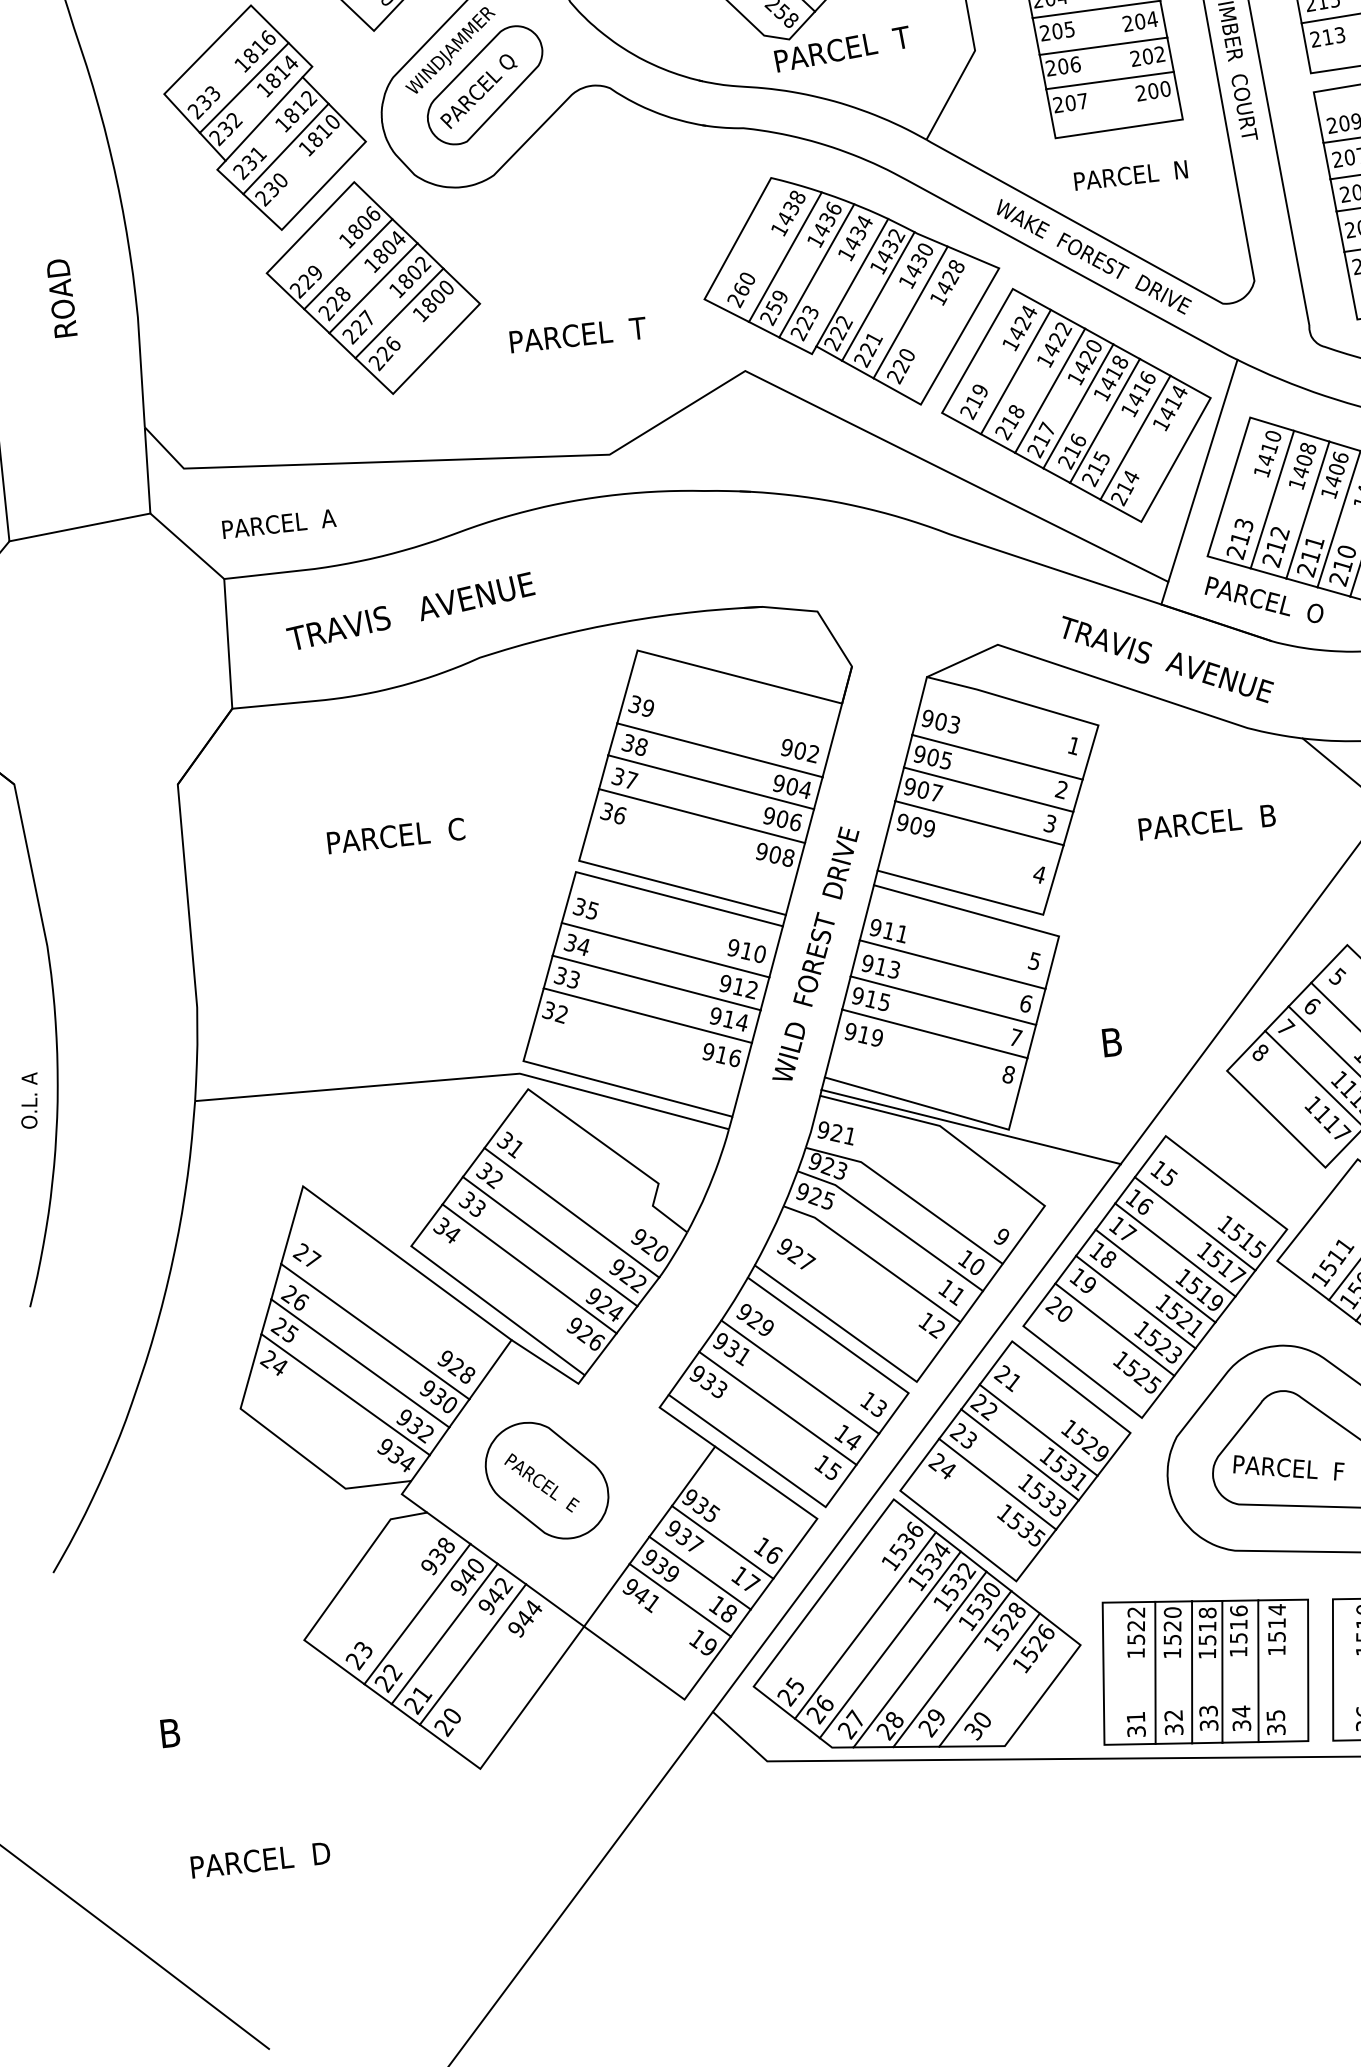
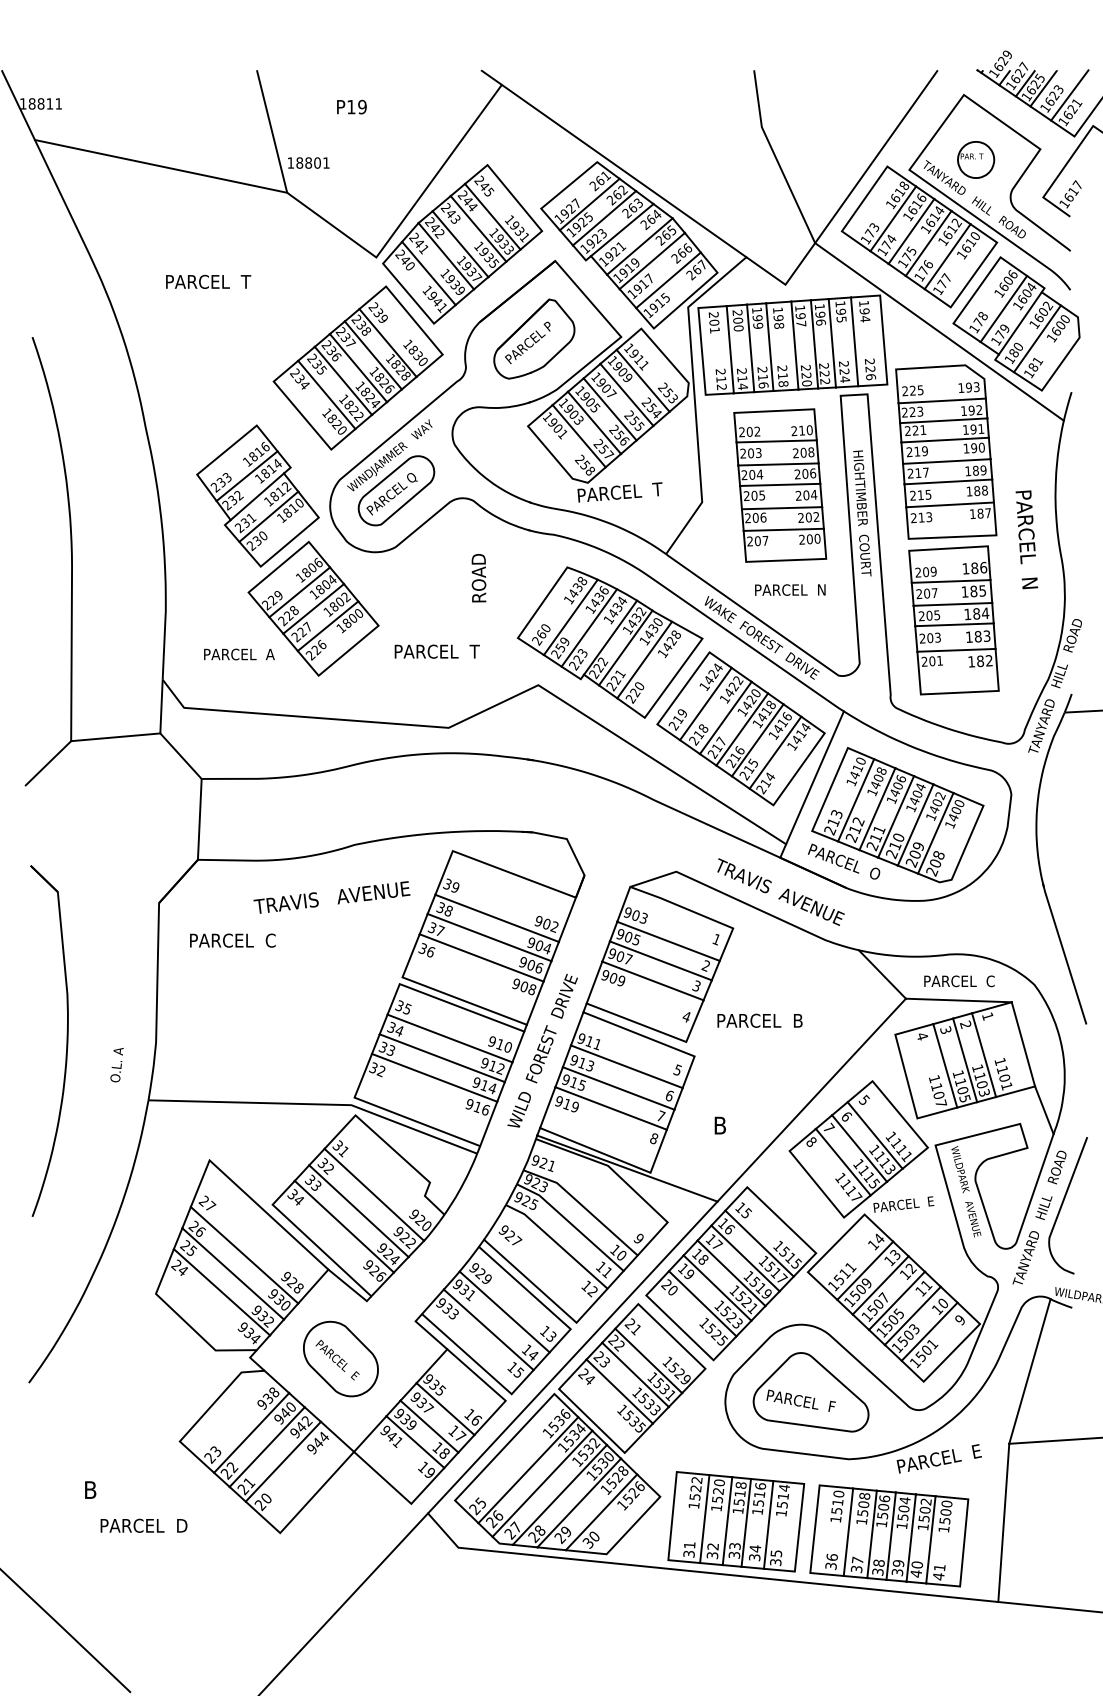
text: (61, 298) -> (478, 578), moved
text: (279, 523) -> (239, 654), moved
text: (409, 611) -> (331, 897), moved
text: (1206, 821) -> (759, 1020), moved
text: (395, 835) -> (232, 940), moved
text: (28, 1101) -> (116, 1065), moved
text: (259, 1859) -> (143, 1525), moved

